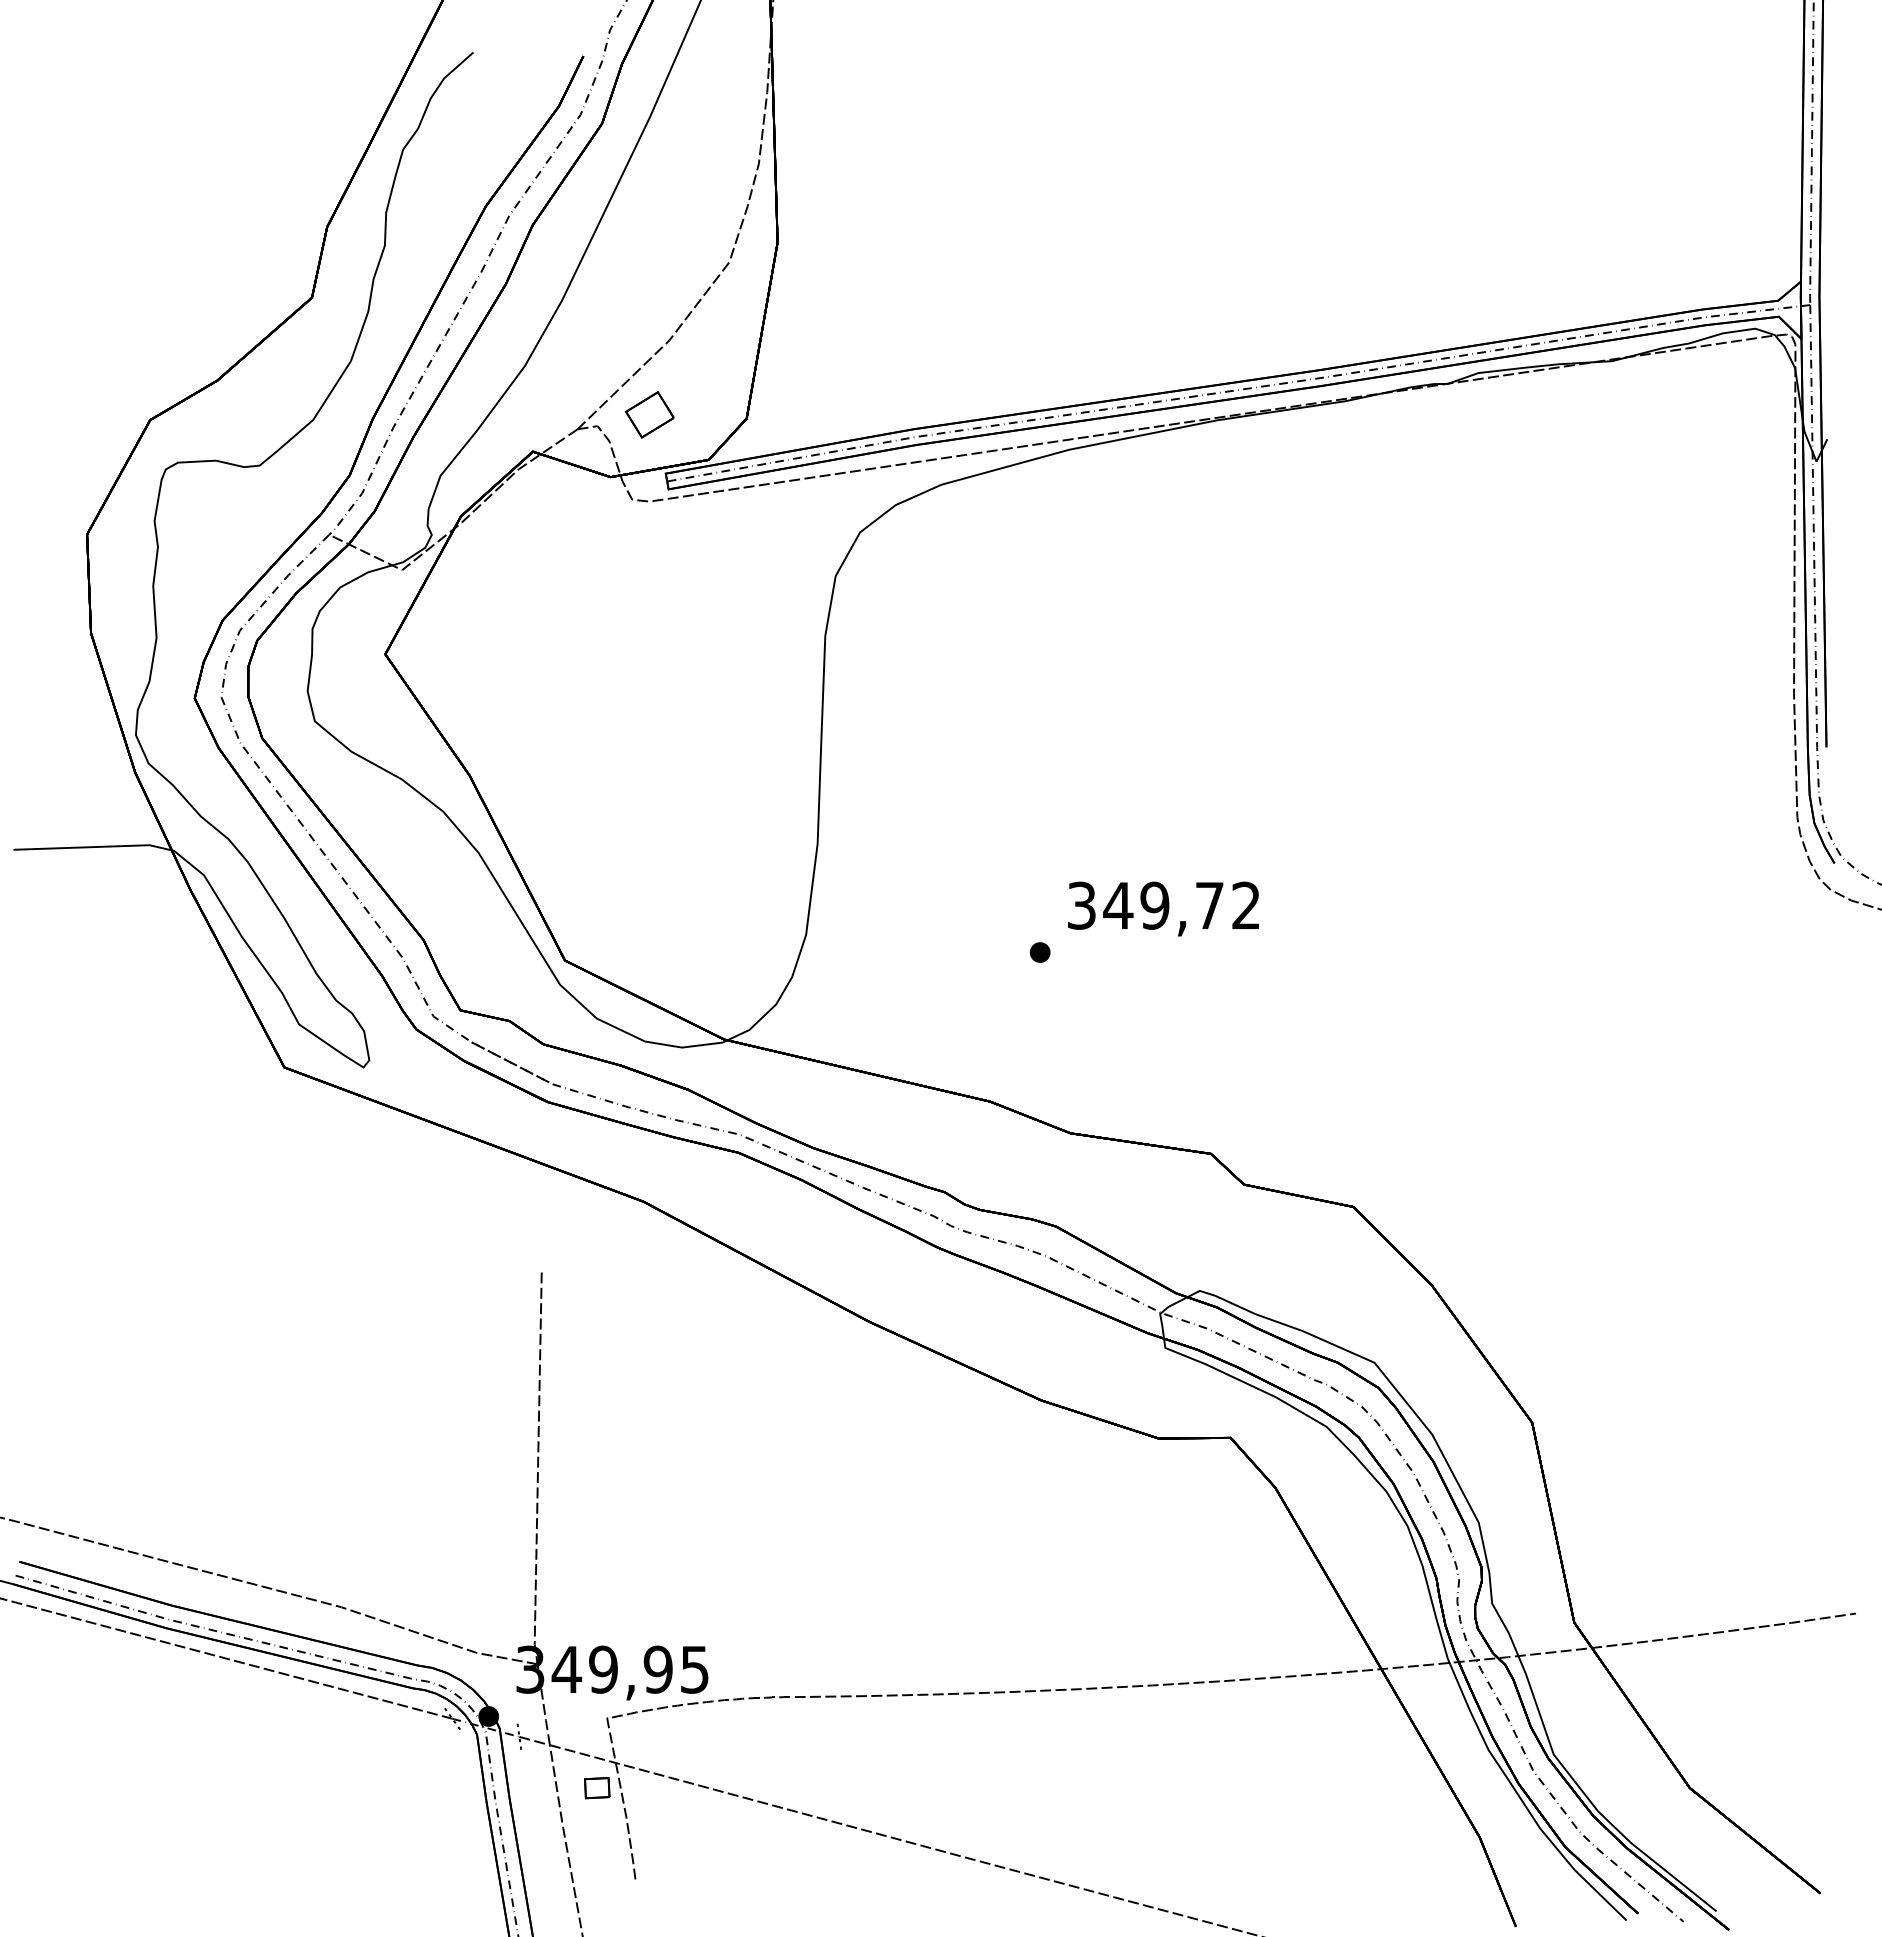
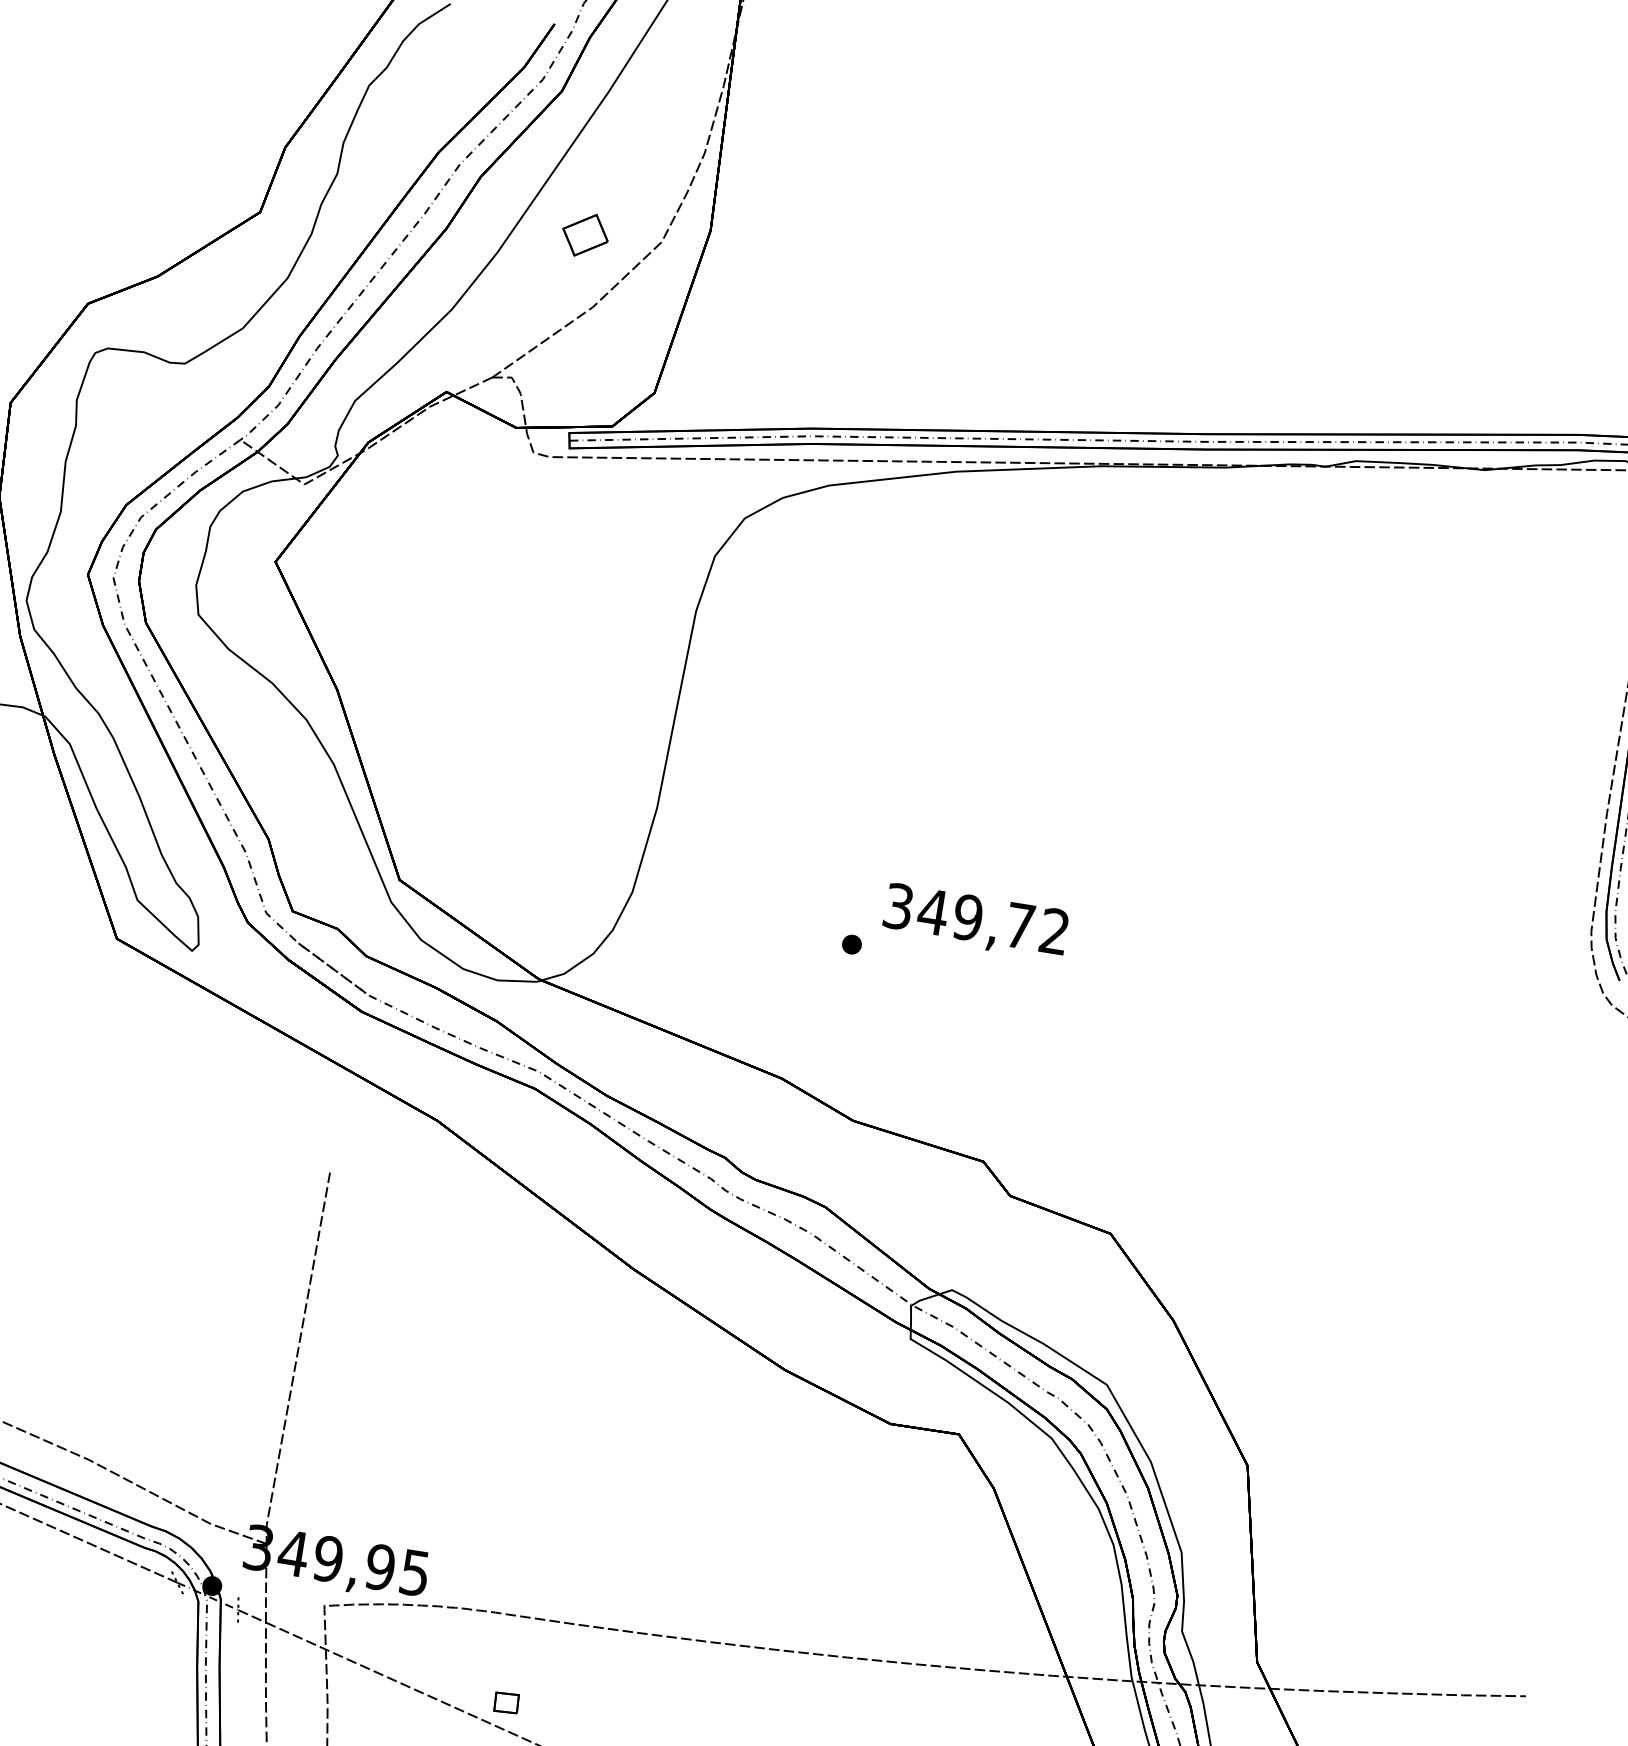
part: (649, 414) -> (585, 234), moved
part: (597, 1788) -> (506, 1703), moved

